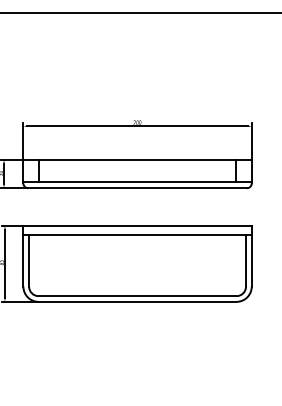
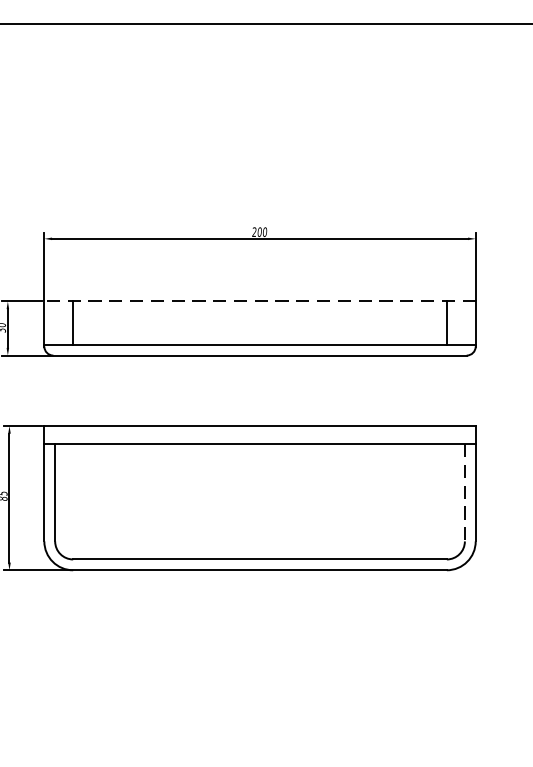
line: (137, 159) -> (259, 301), solid -> dashed
line: (246, 260) -> (465, 492), solid -> dashed

